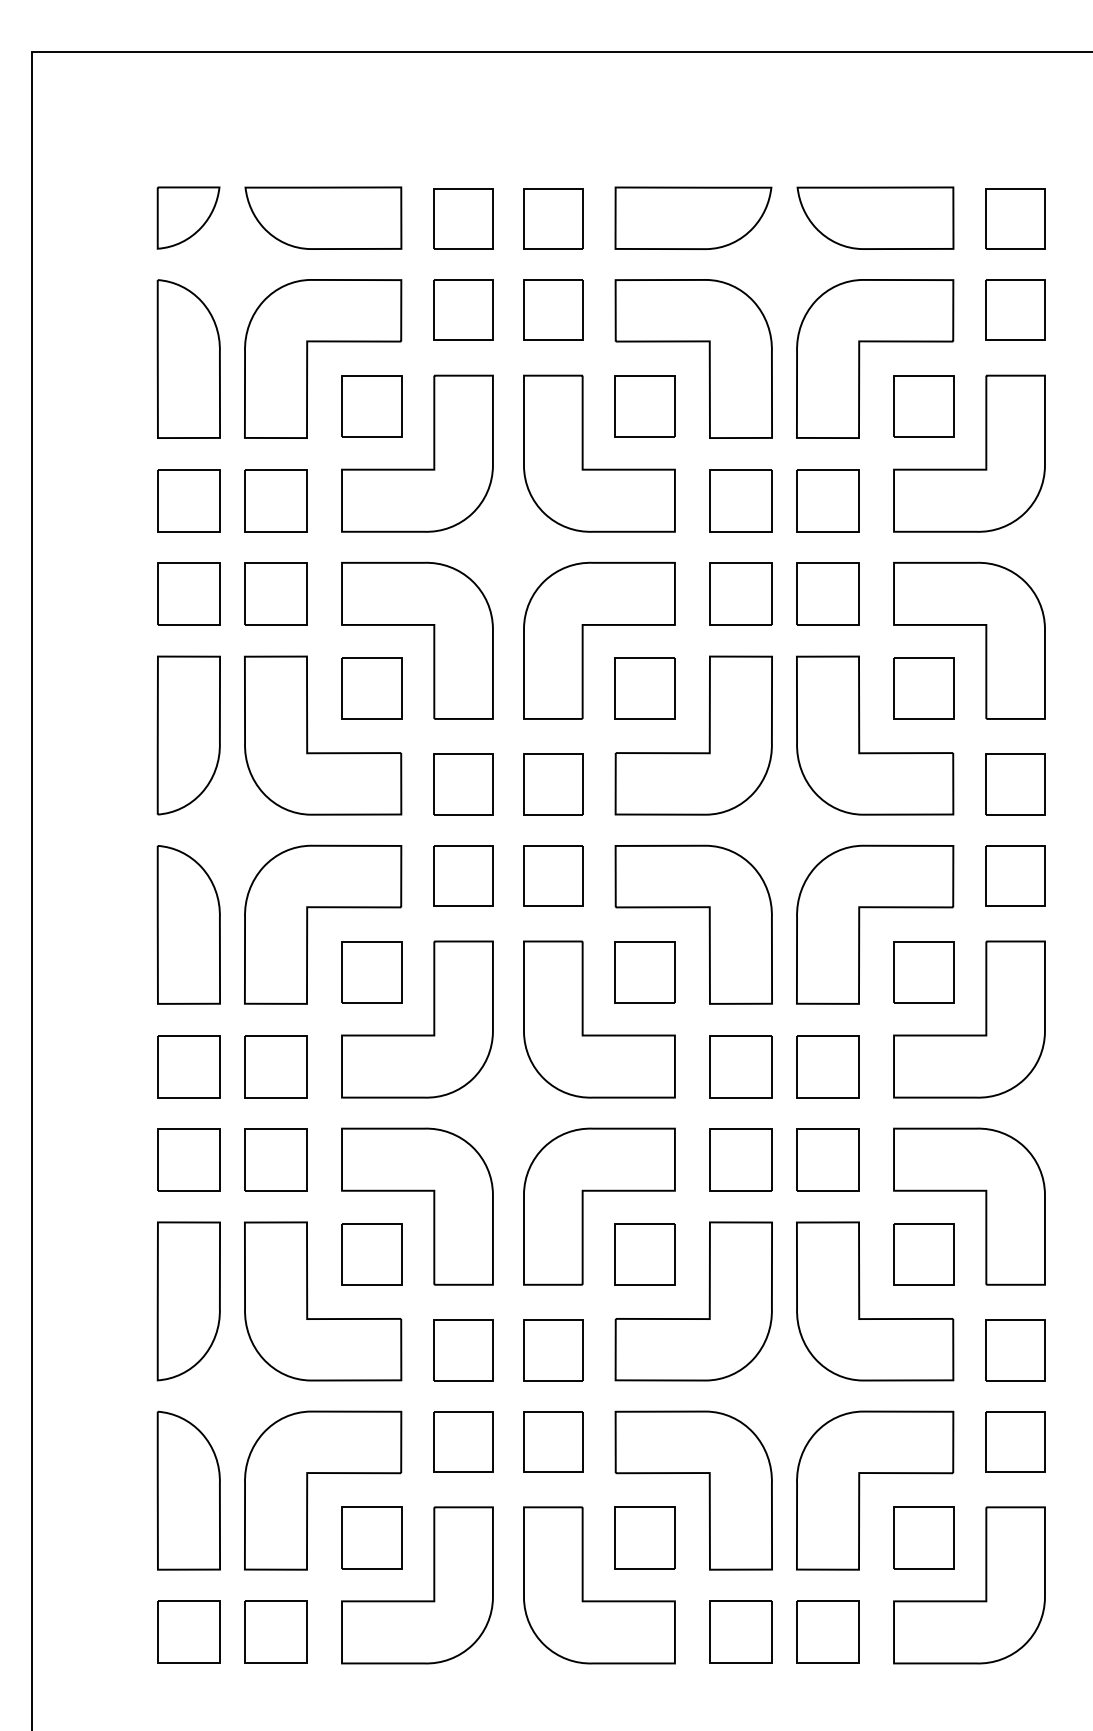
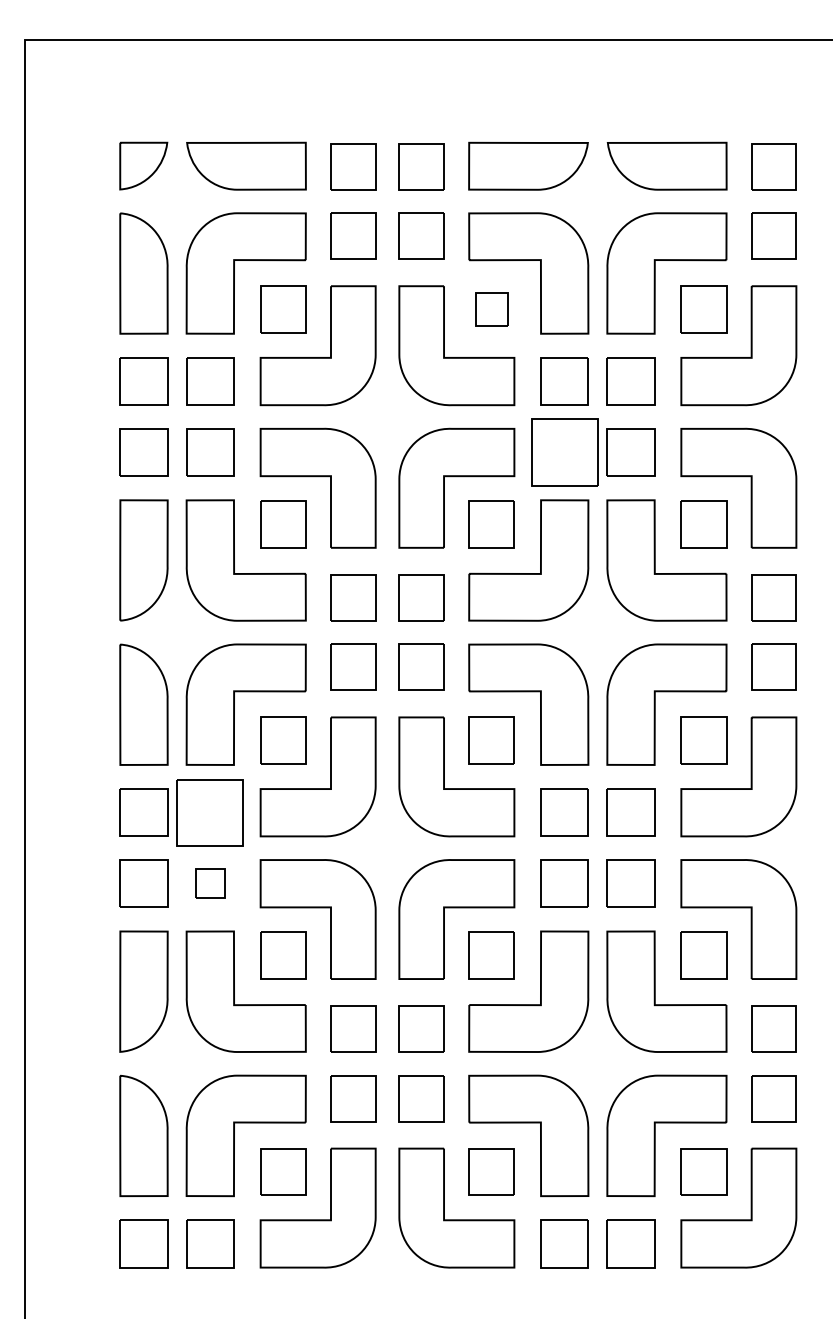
part: (644, 406) -> (491, 309), size x0.7
part: (740, 593) -> (564, 452), size x1.4
part: (276, 1066) -> (210, 812), size x1.4
part: (276, 1159) -> (210, 883), size x0.6

